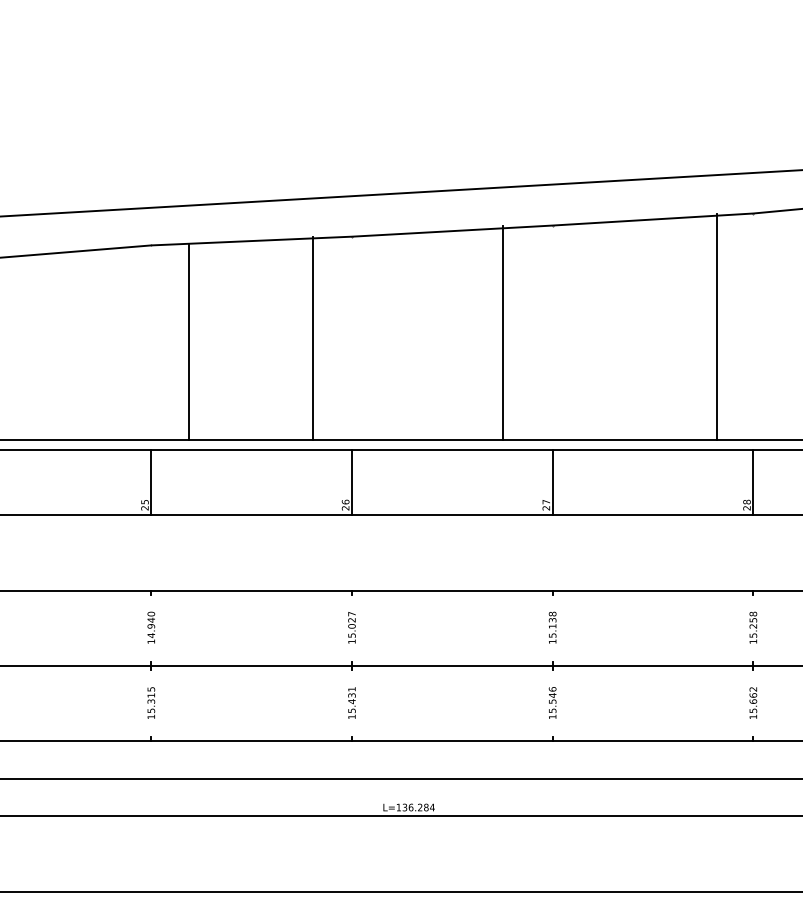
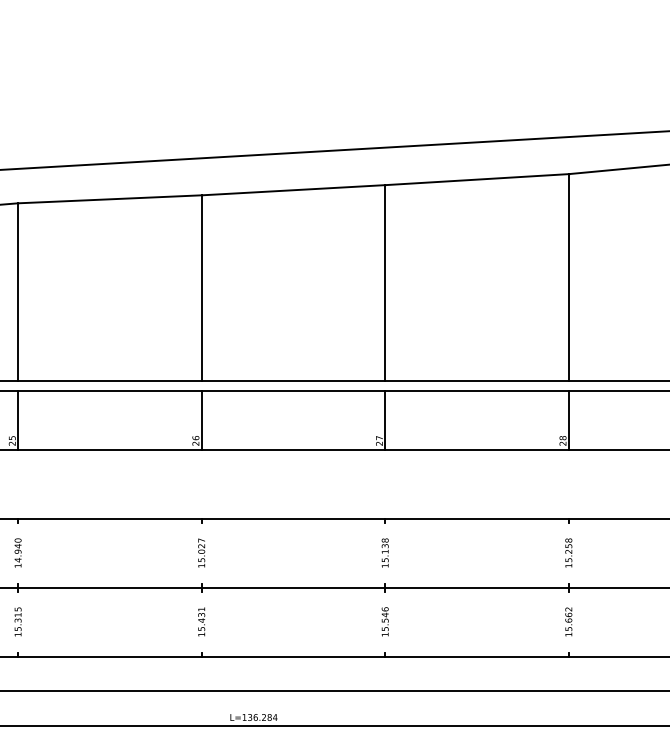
line: (717, 326) -> (568, 277), moved
line: (502, 332) -> (385, 282), moved
line: (313, 338) -> (202, 288), moved
line: (189, 342) -> (18, 292), moved

